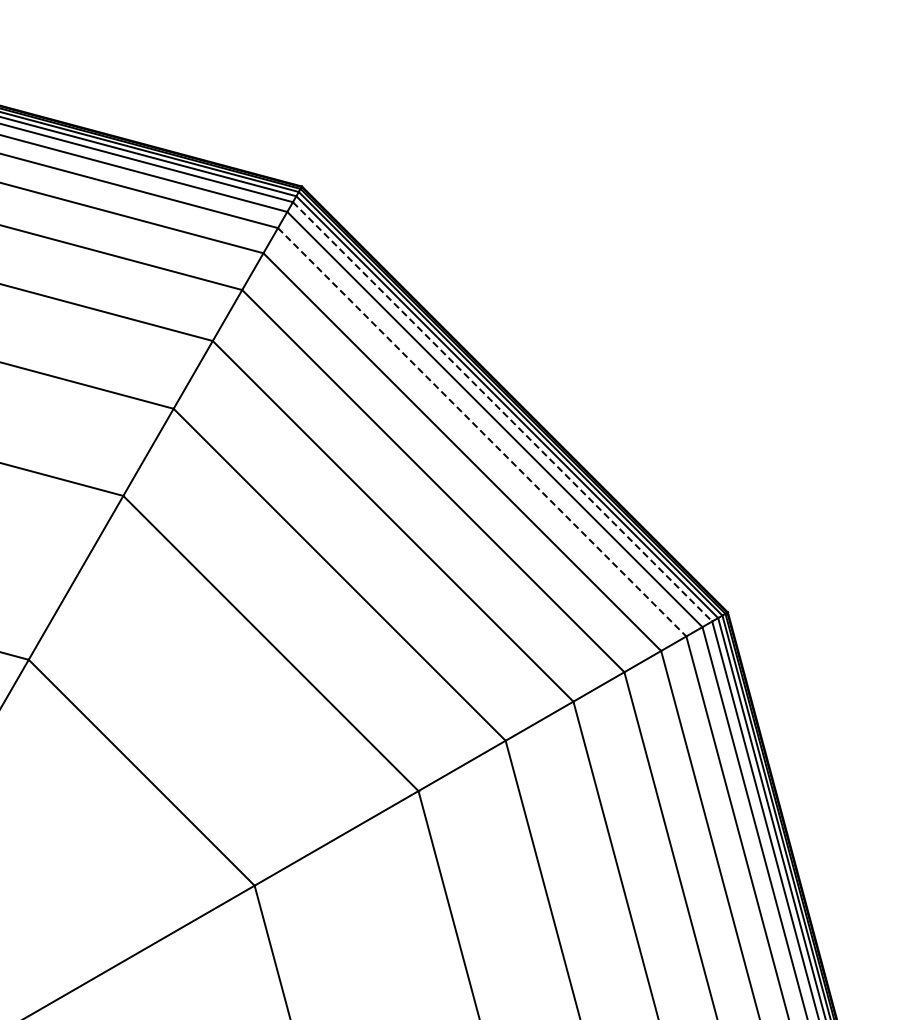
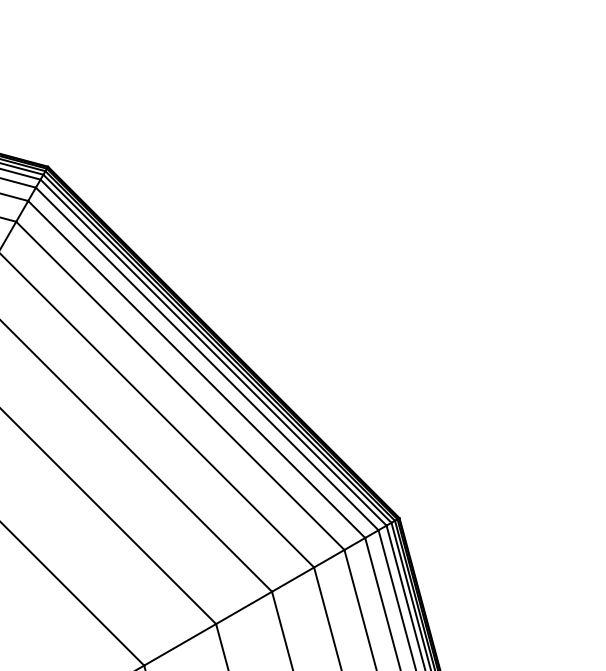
line: (502, 412) -> (213, 353), dashed -> solid
line: (482, 432) -> (197, 369), dashed -> solid

